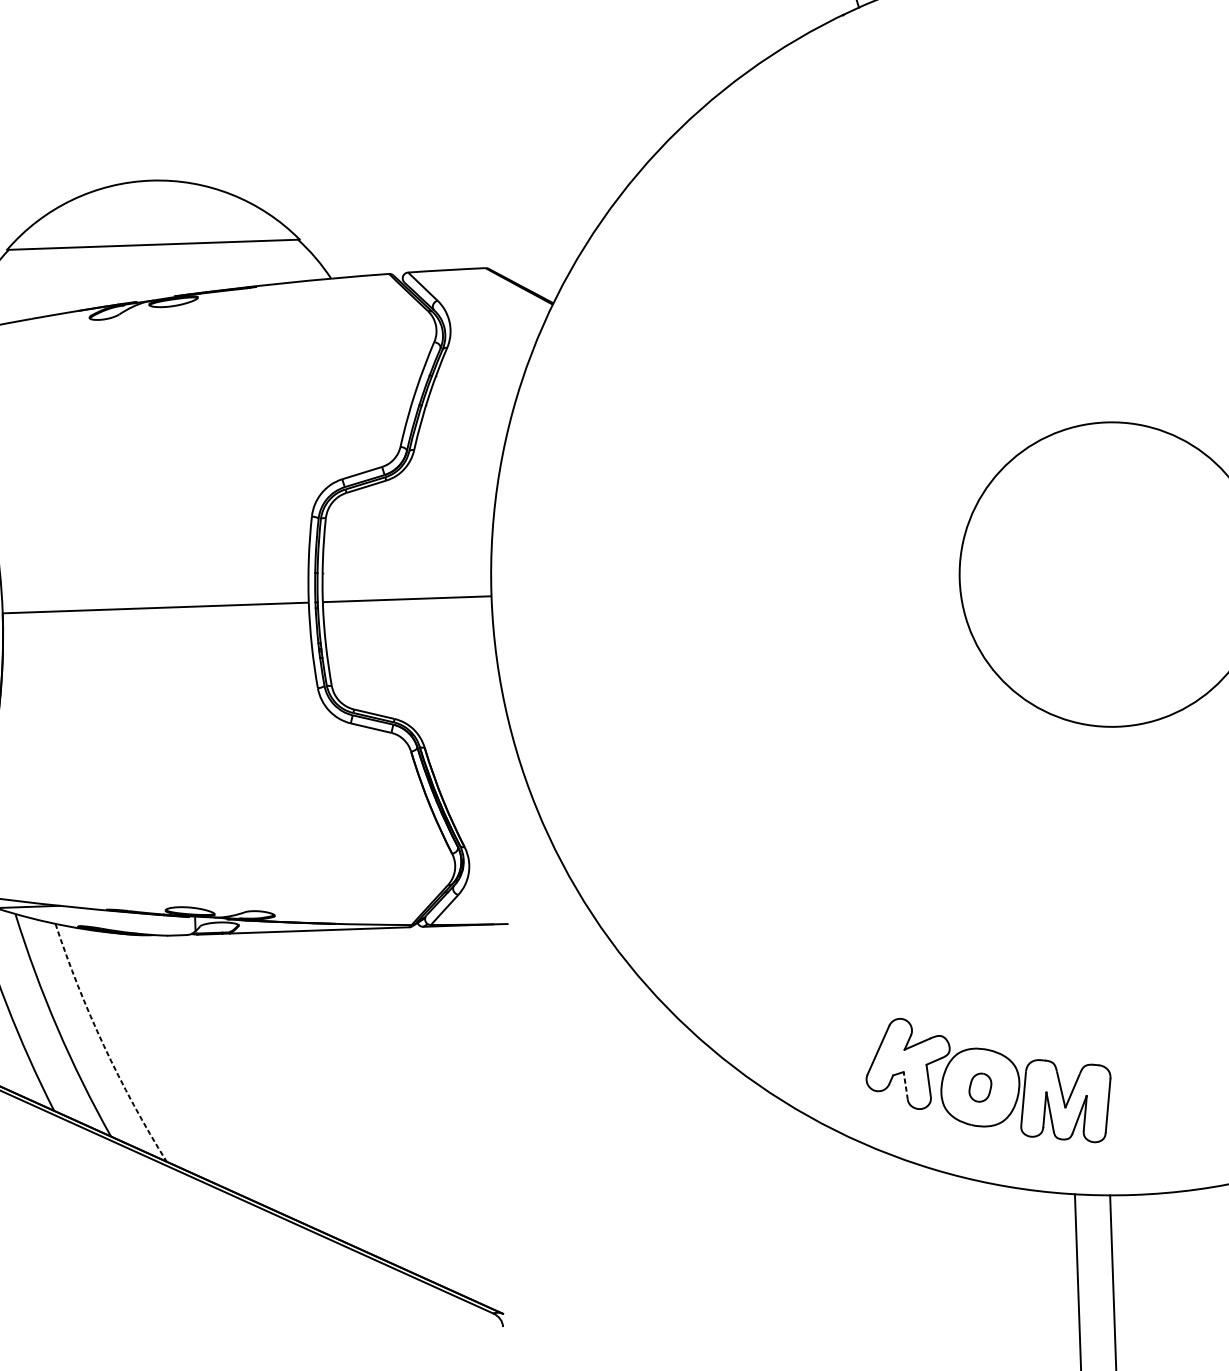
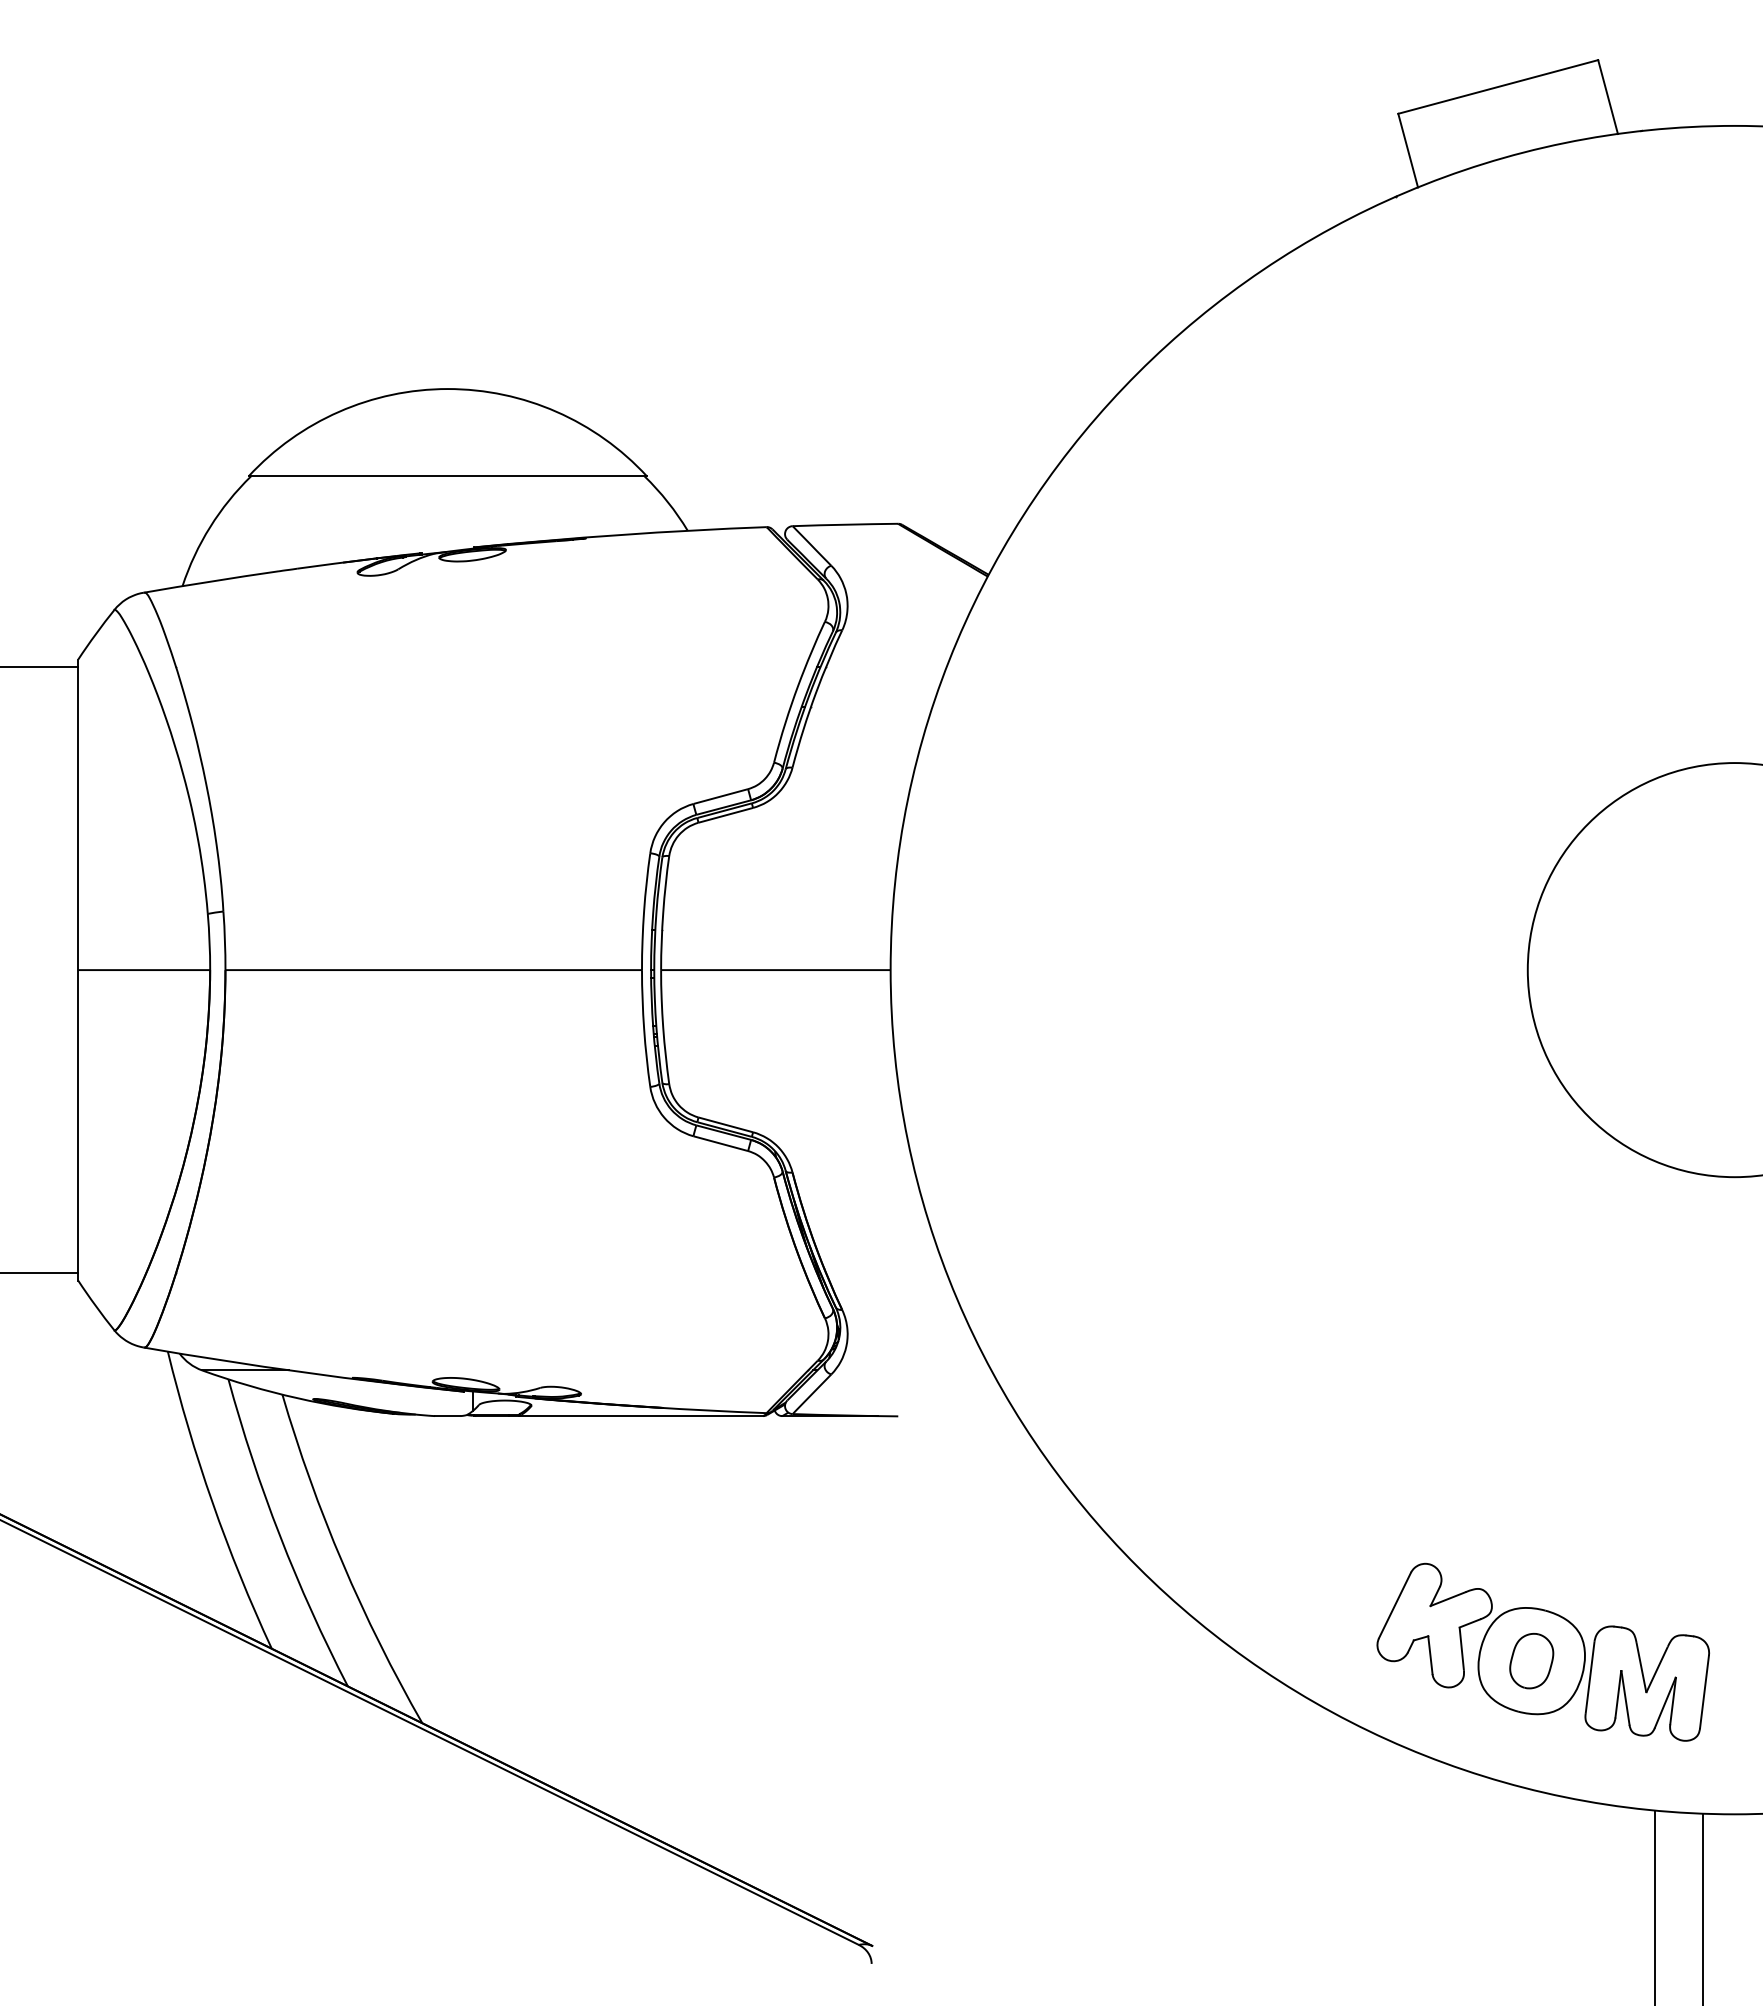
arc: (103, 1046) -> (342, 1563), dashed -> solid
line: (905, 1086) -> (1430, 1655), dashed -> solid
part: (980, 1087) -> (1531, 1661), size x1.43

